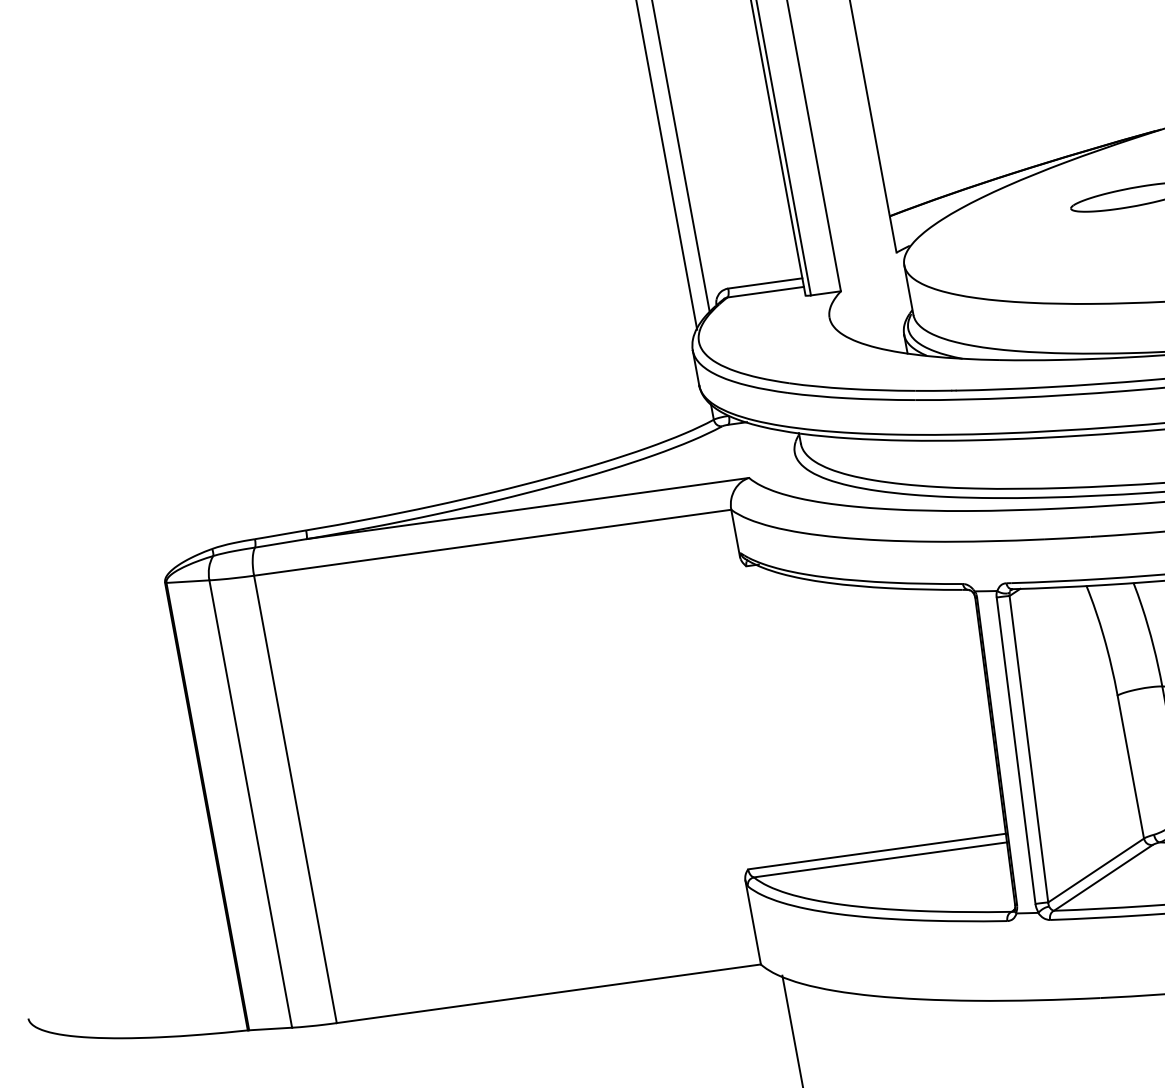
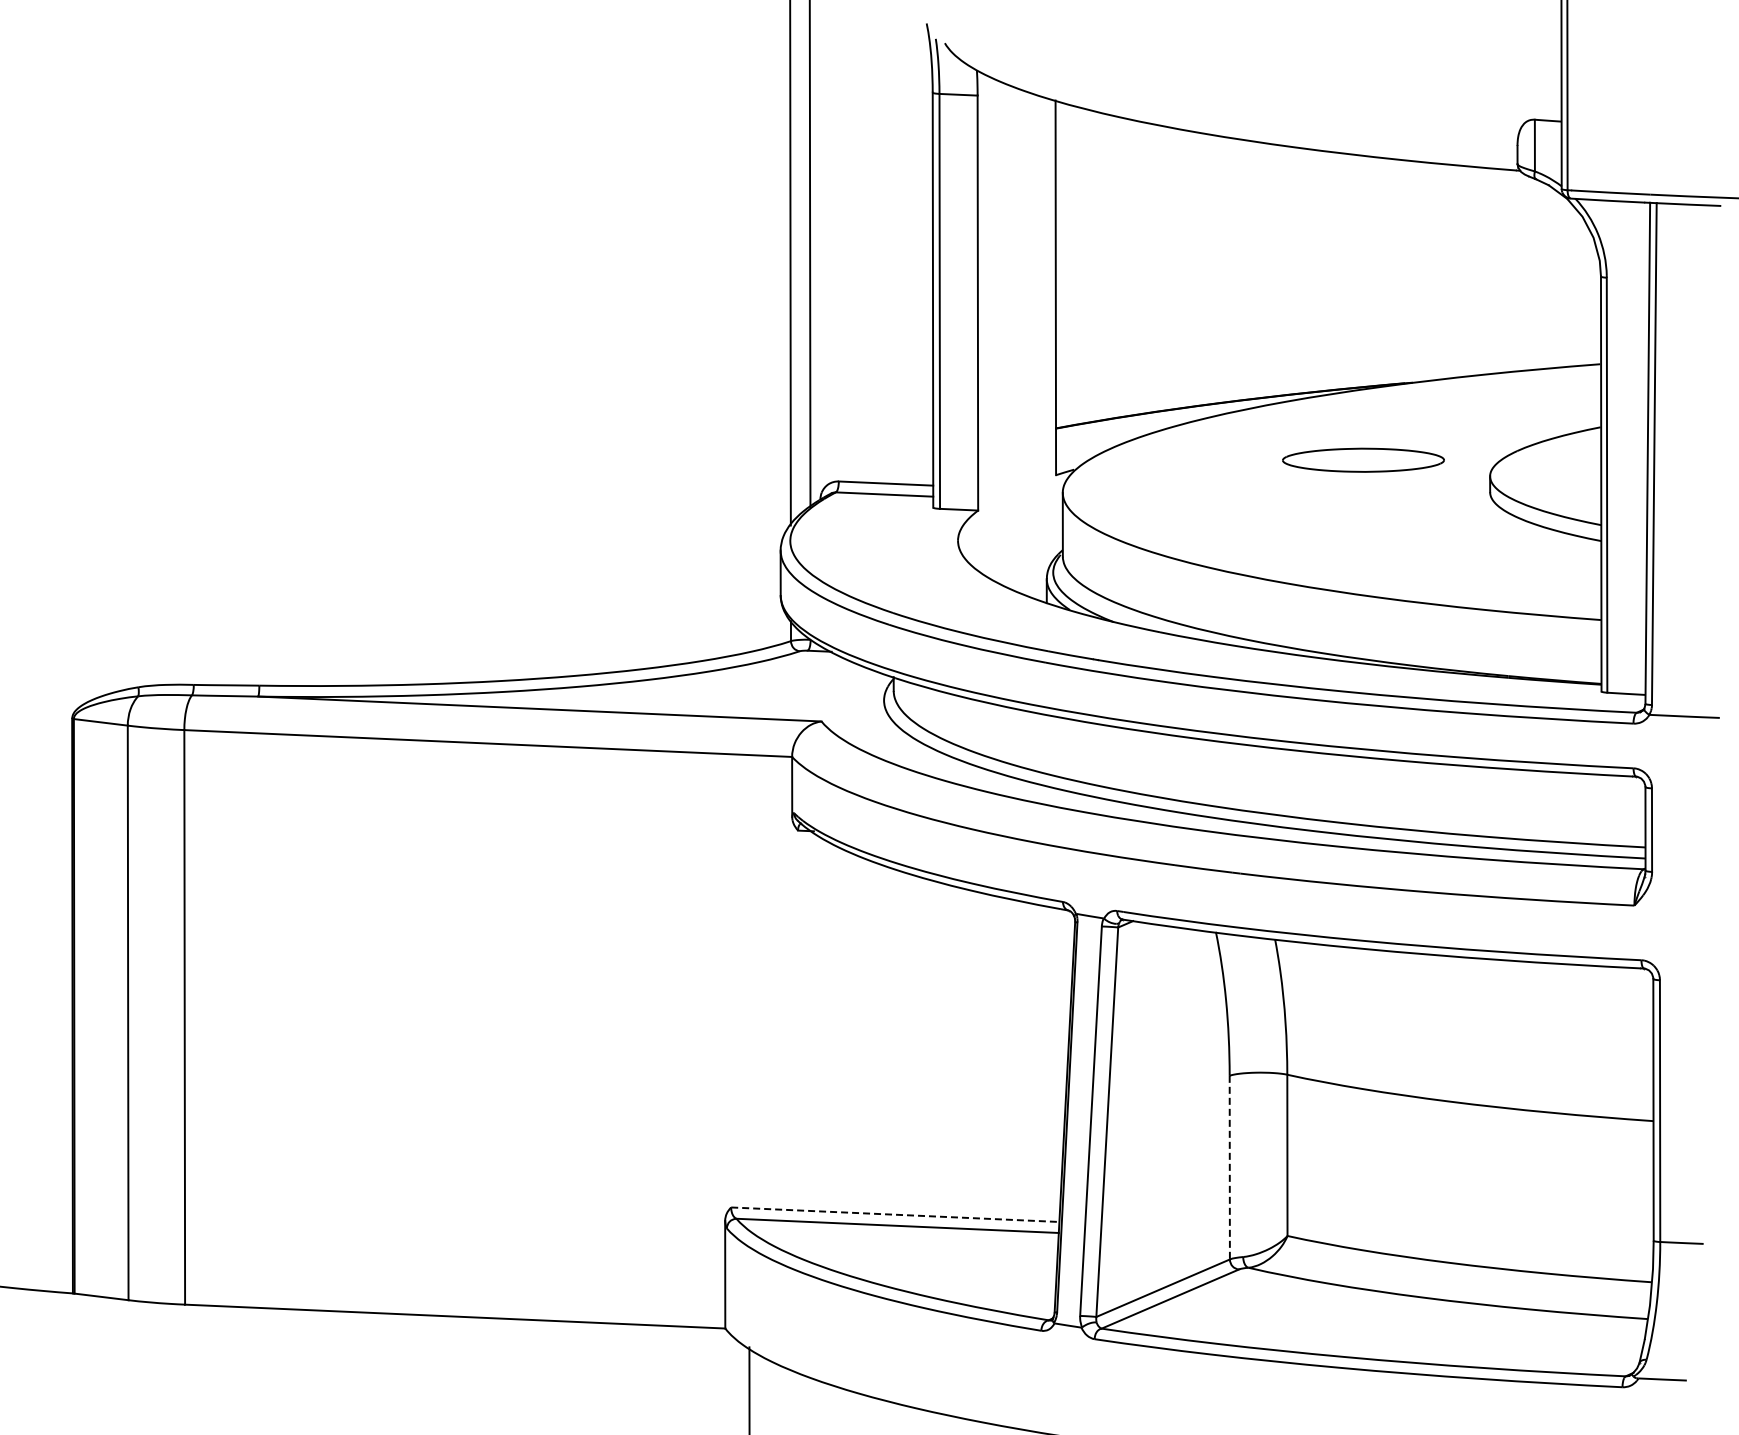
line: (1130, 766) -> (1229, 1167), solid -> dashed
line: (877, 851) -> (895, 1214), solid -> dashed

